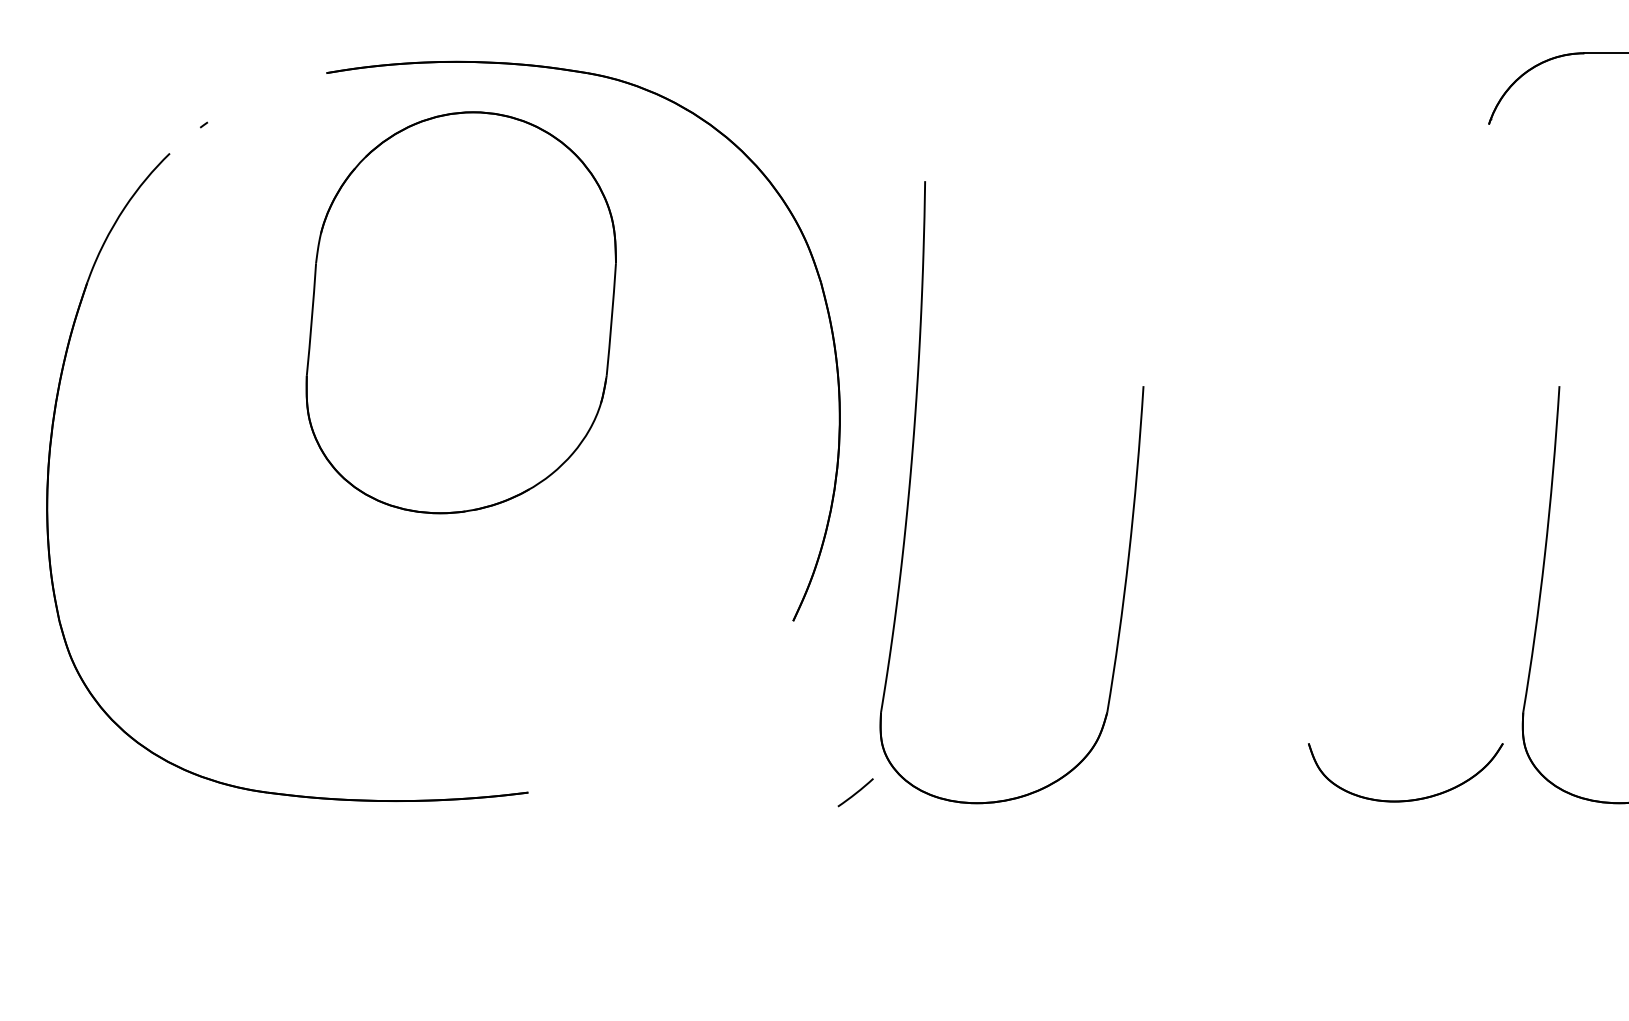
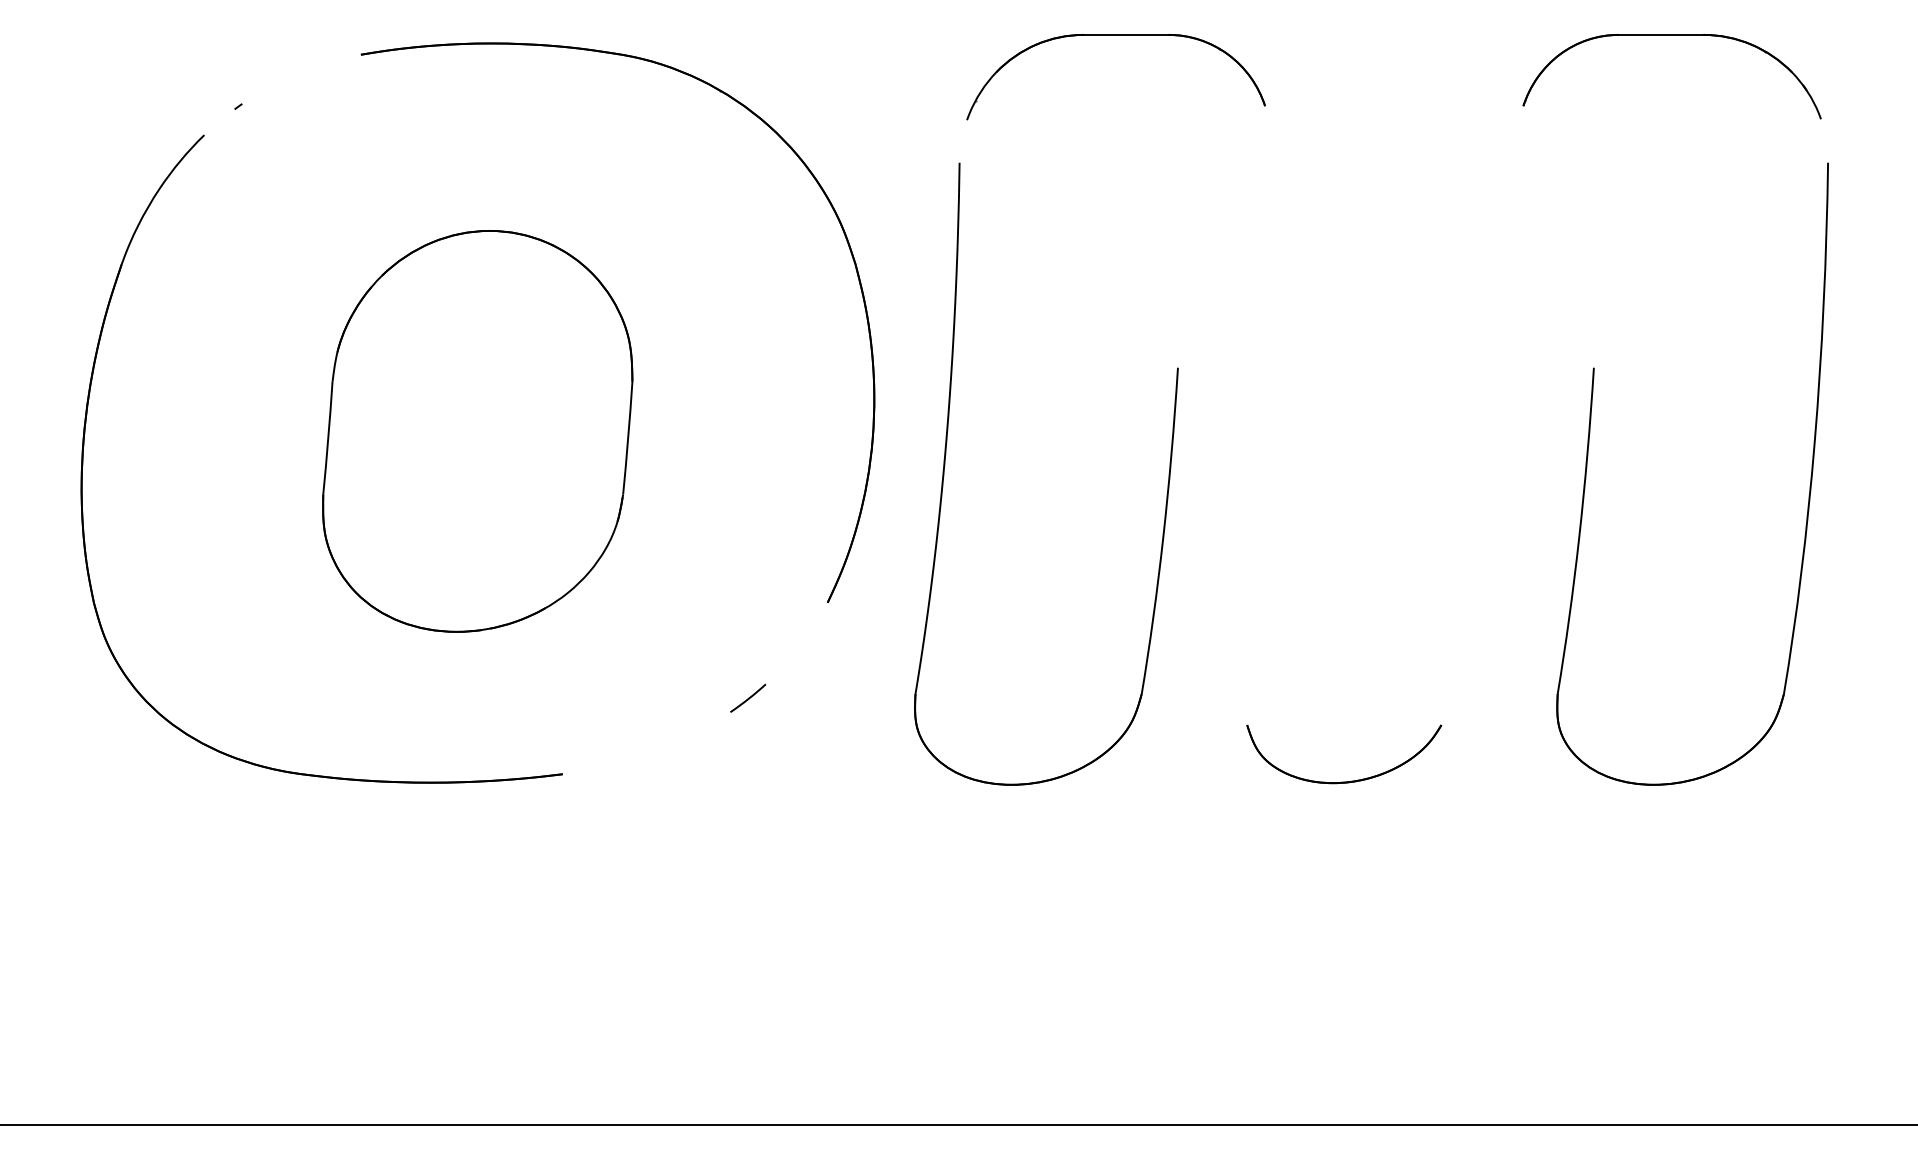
part: (1081, 53) -> (1115, 35), added
part: (461, 312) -> (477, 431), moved
line: (856, 791) -> (748, 697), moved
part: (1413, 798) -> (1351, 780), moved

